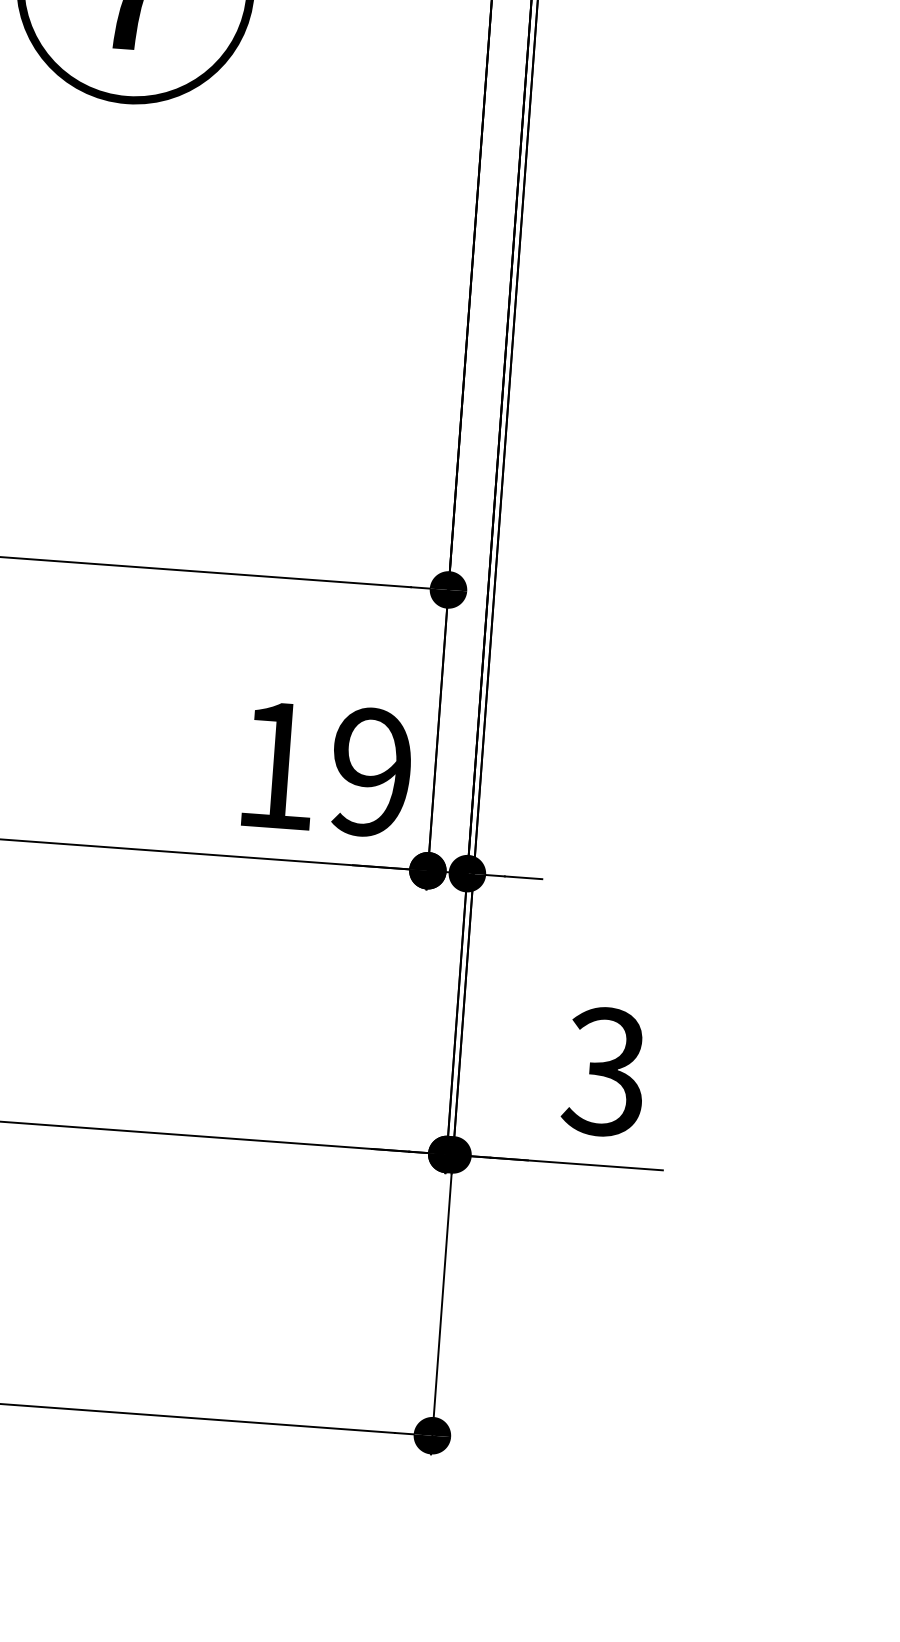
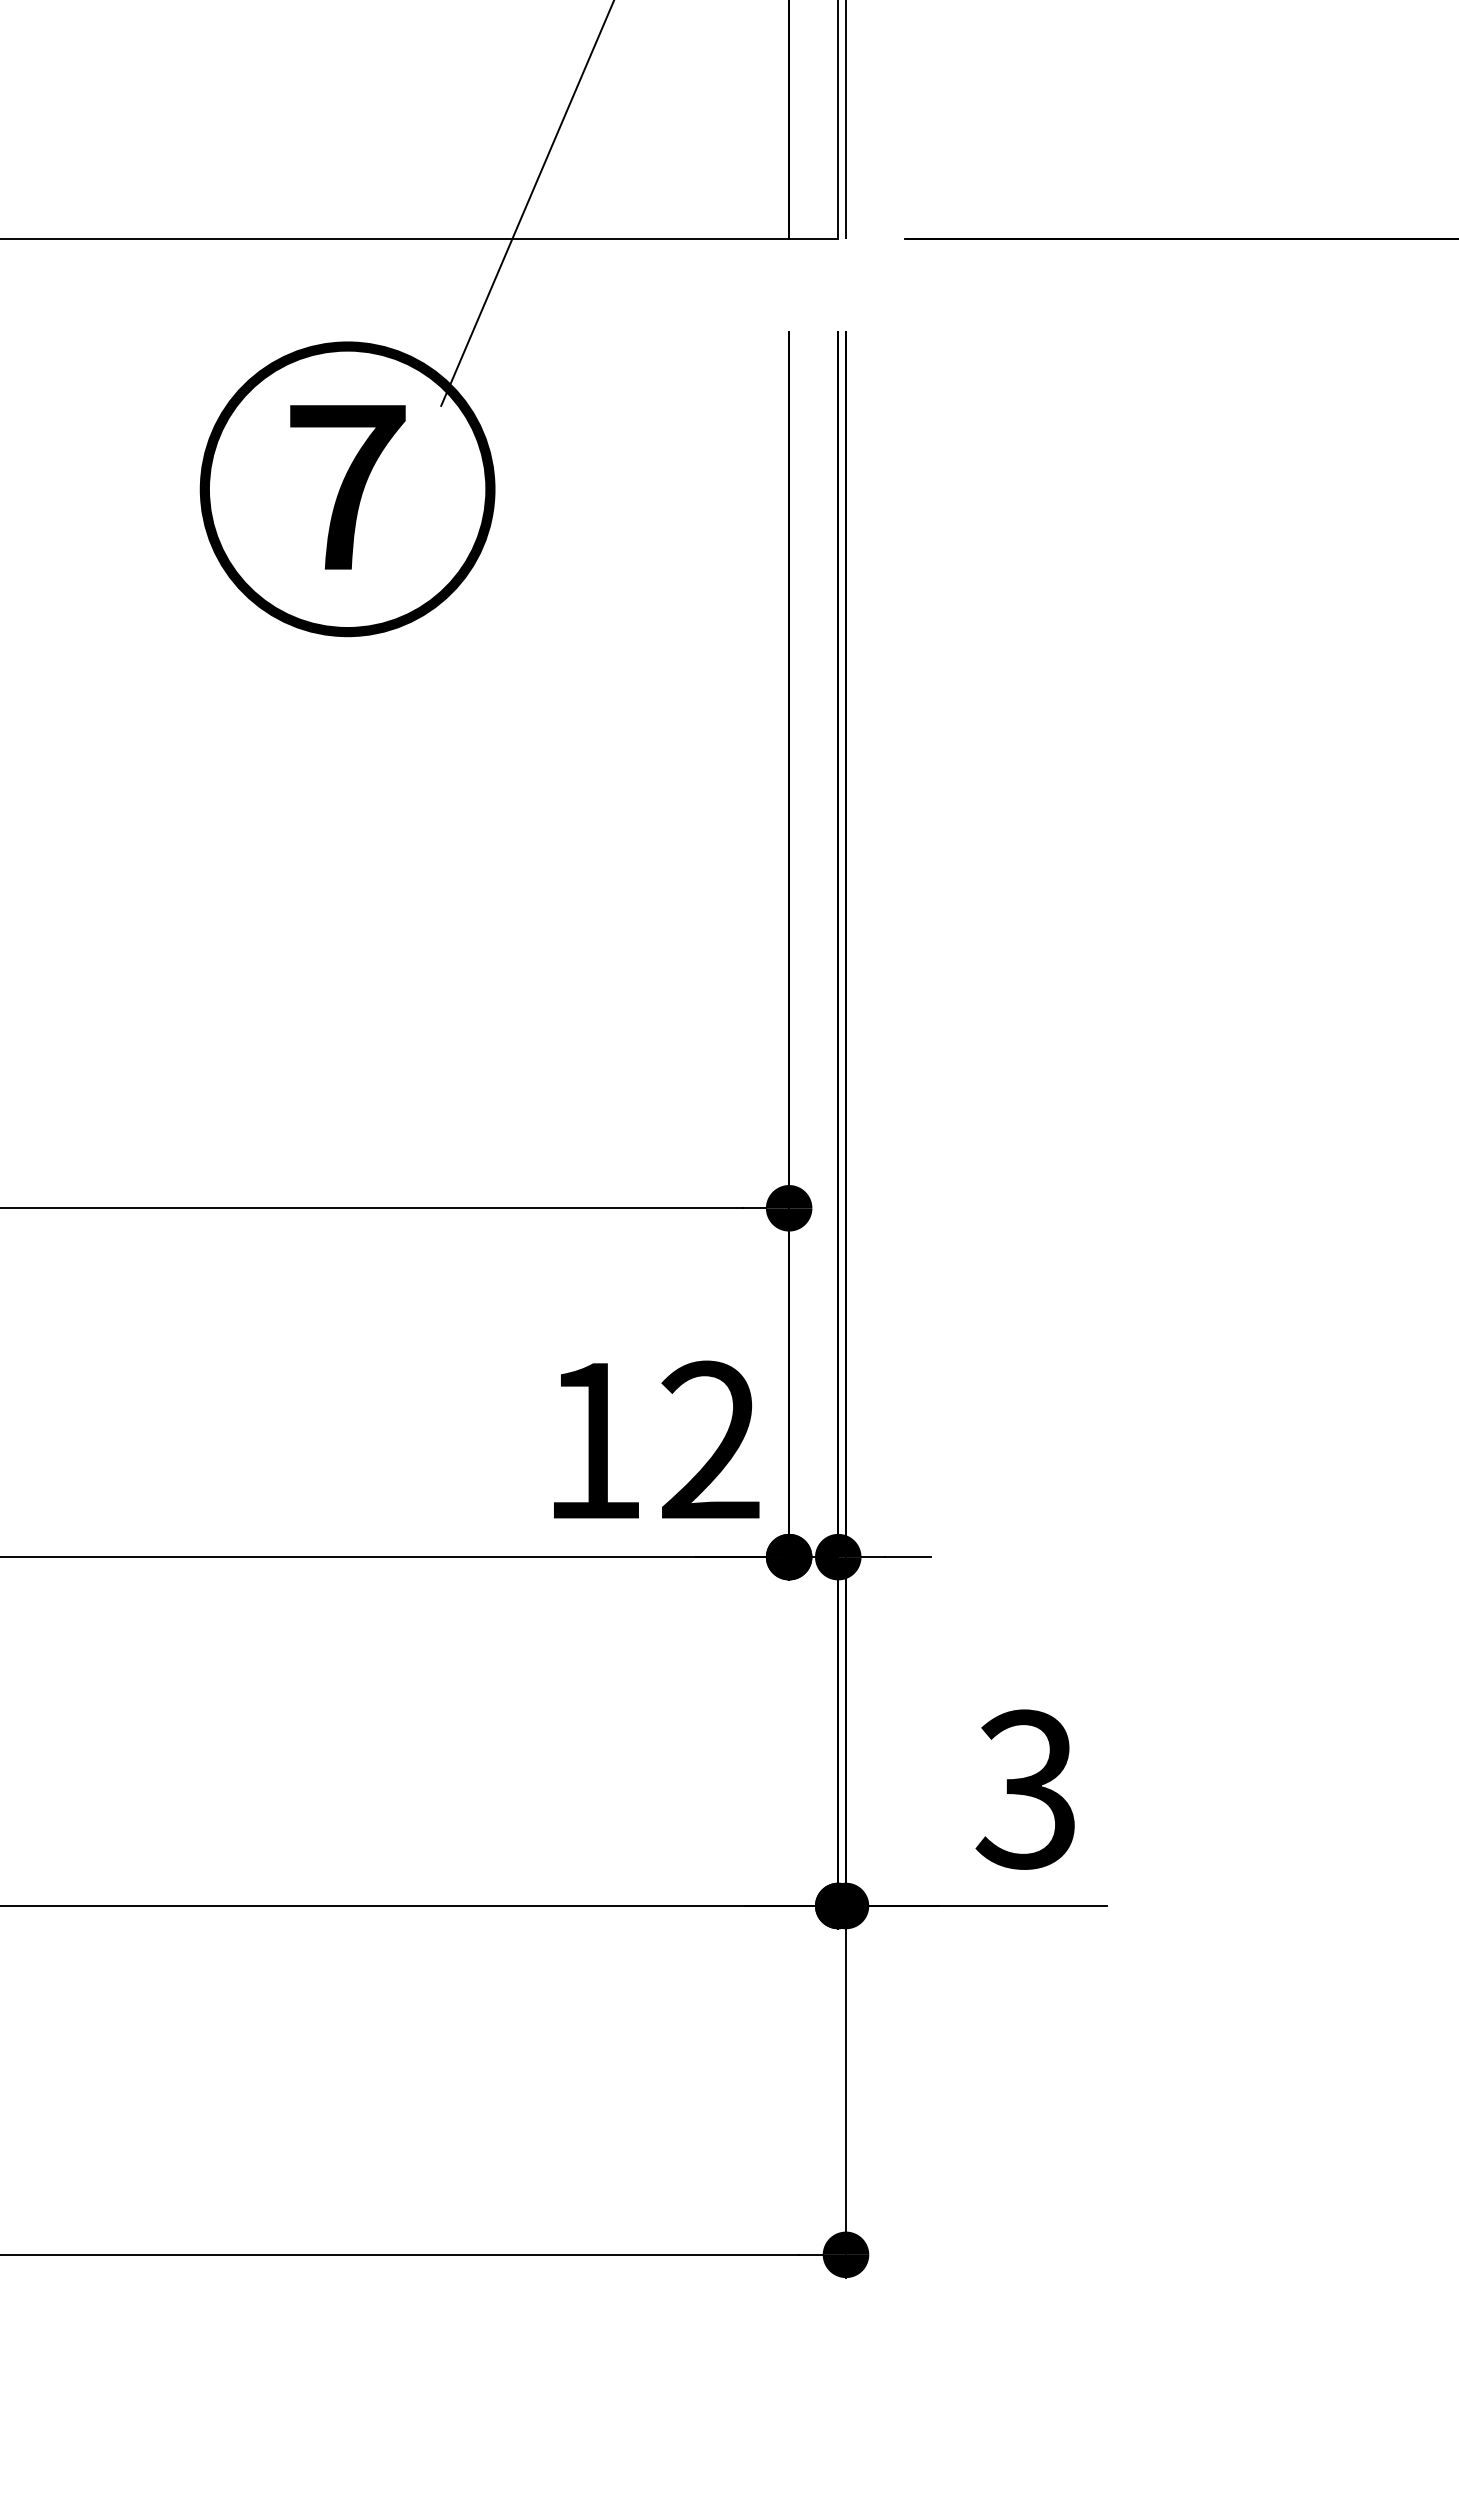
text: (371, 772) -> (710, 1440), 19 -> 12

